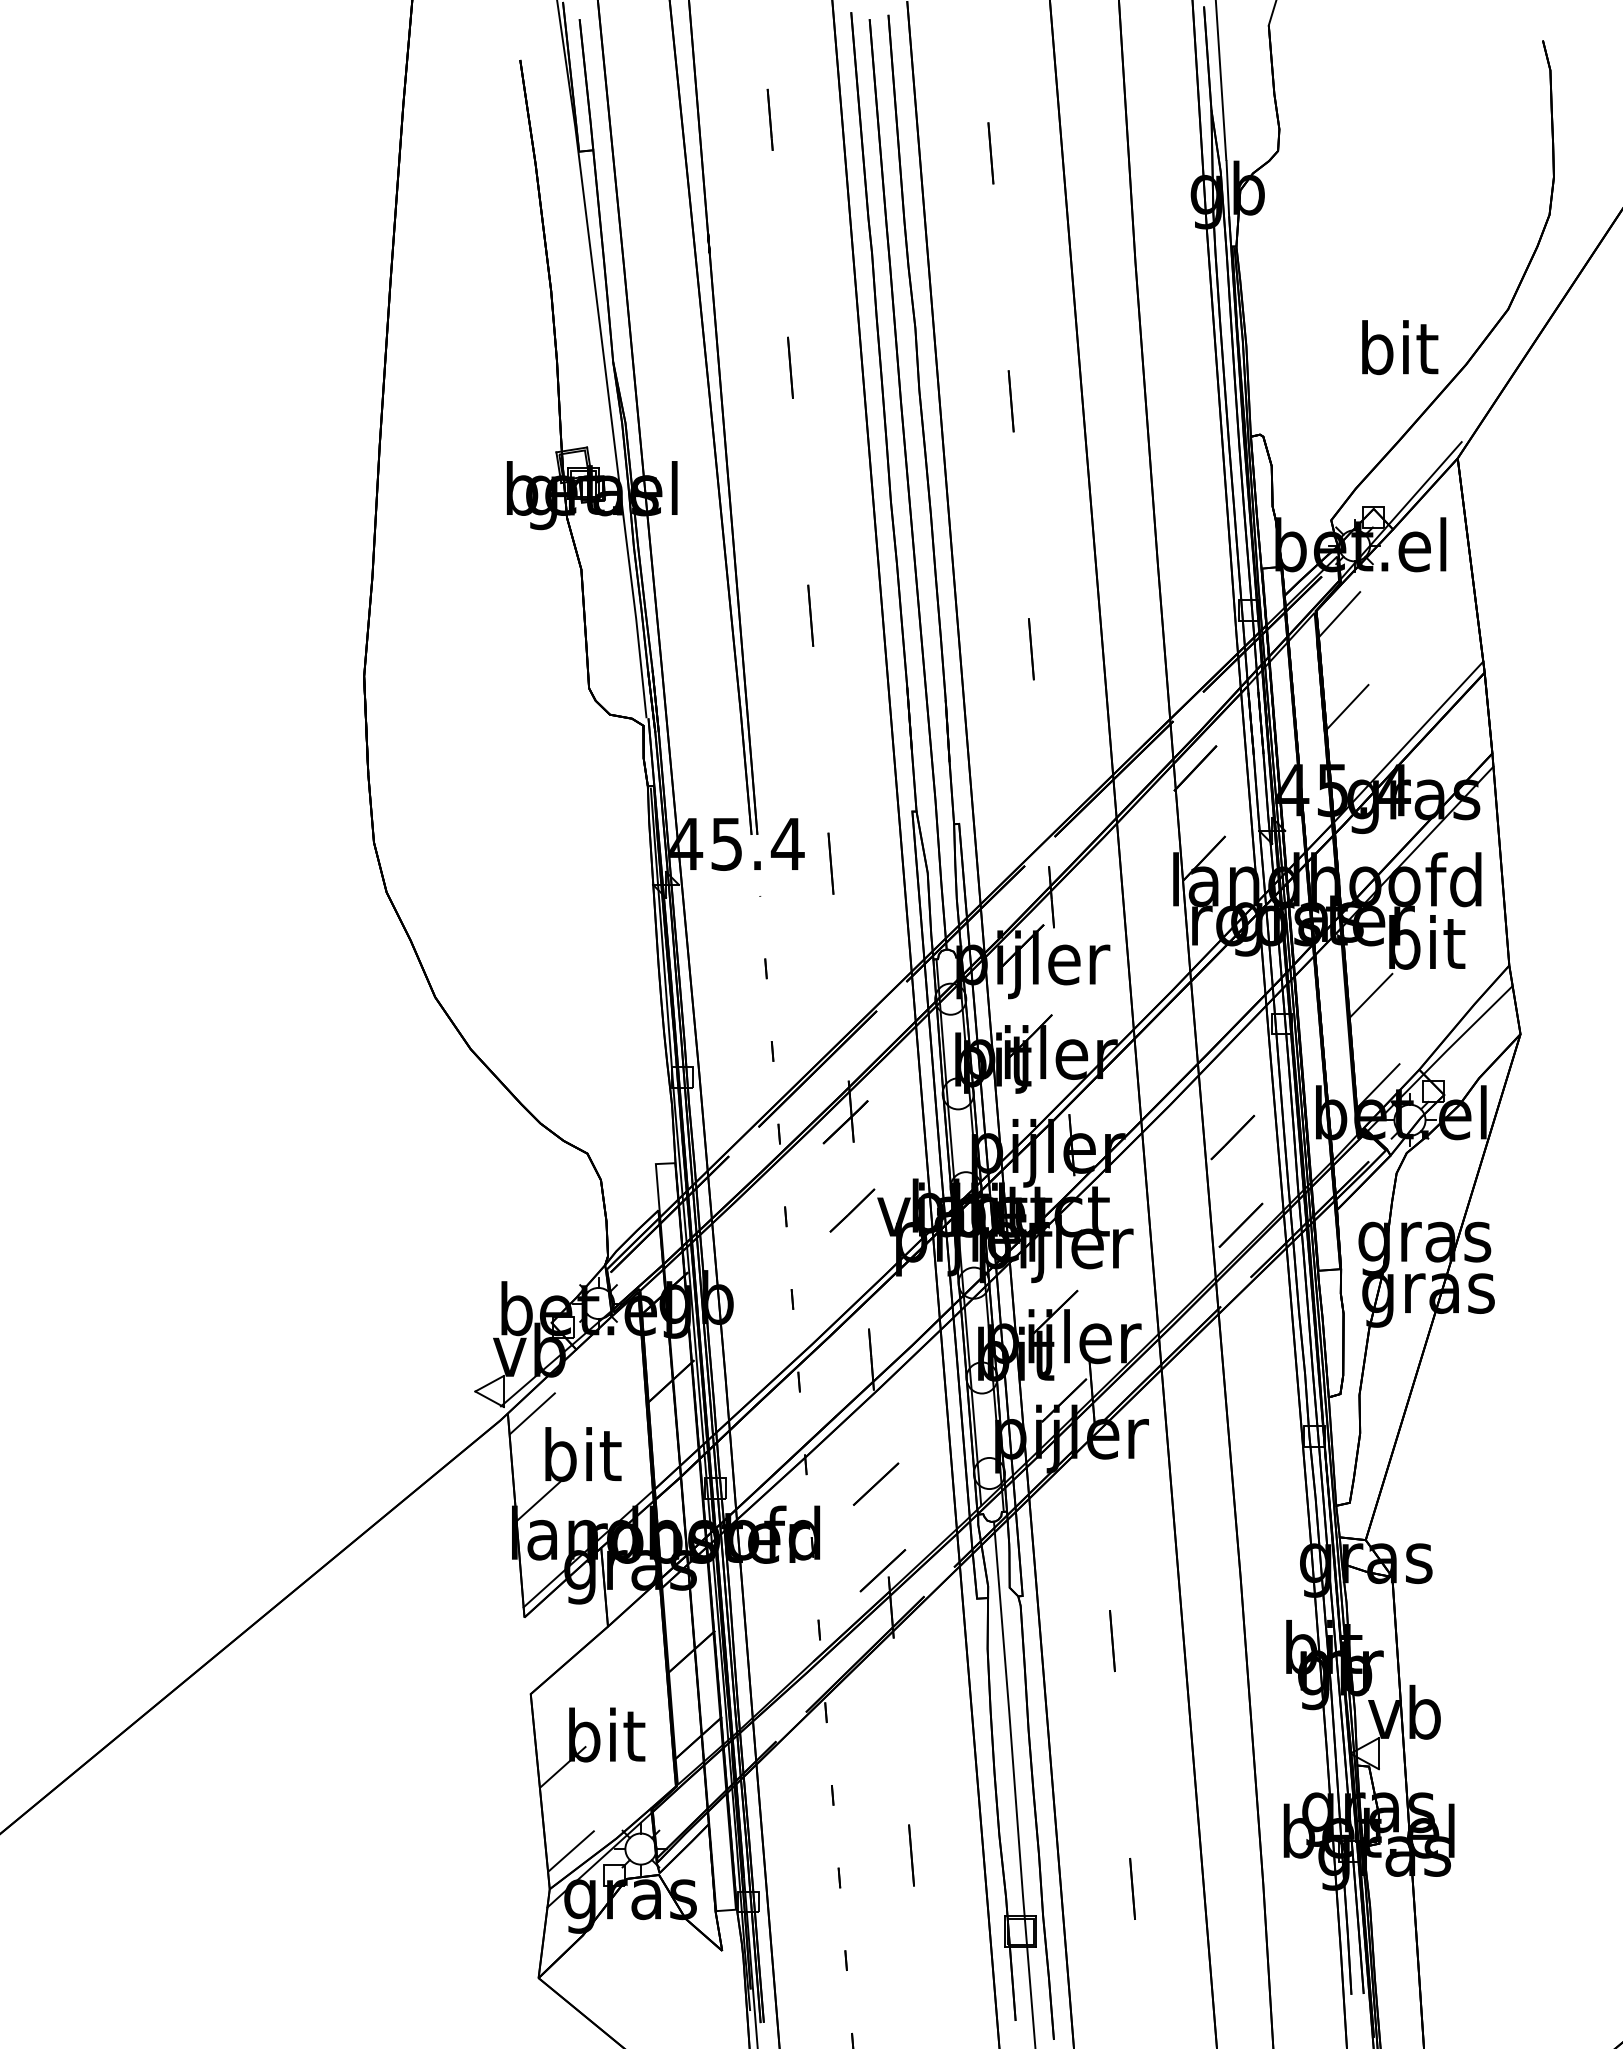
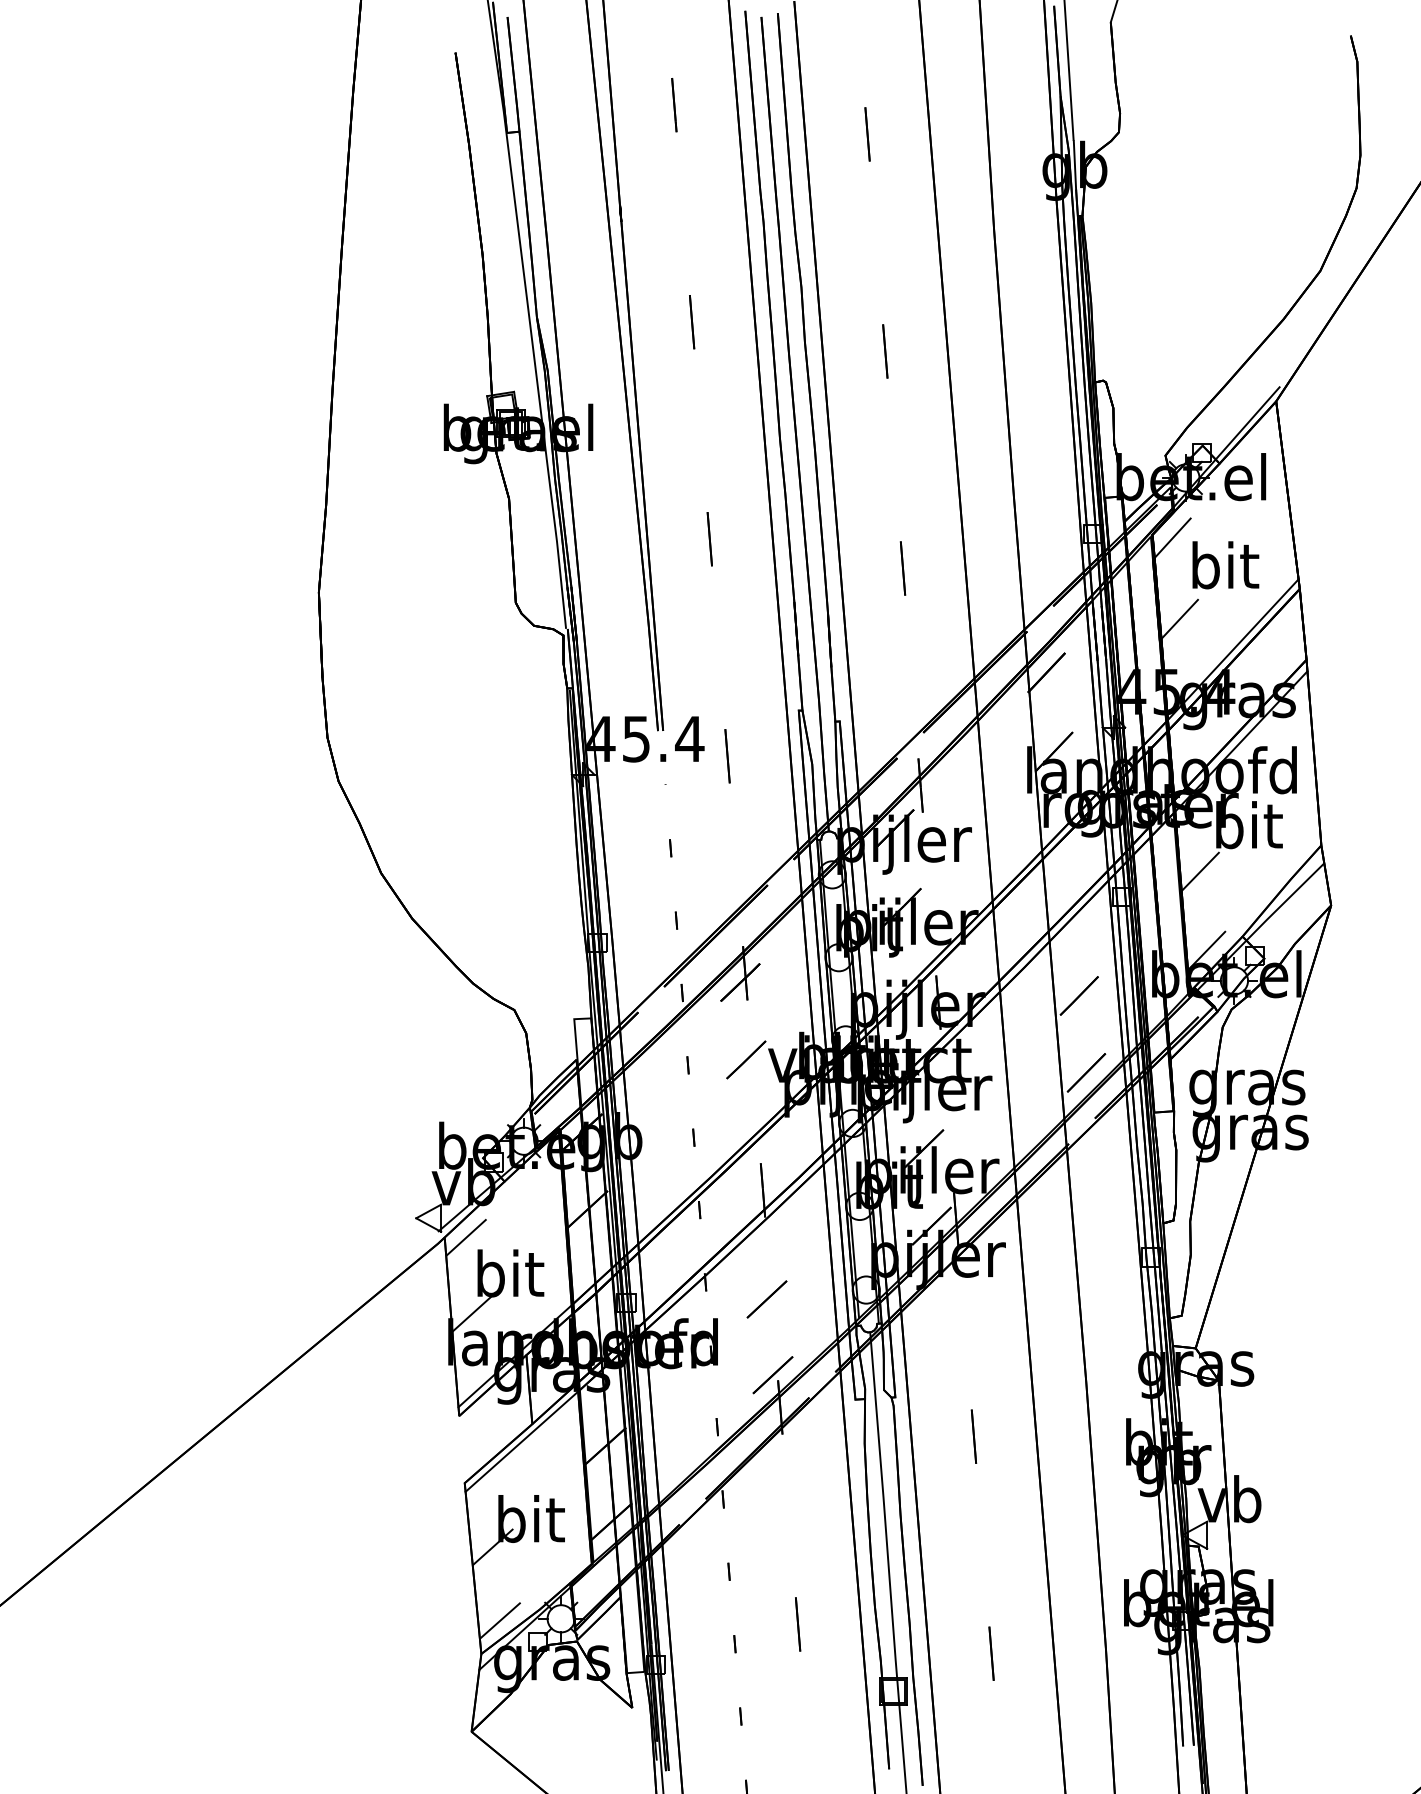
text: (1400, 347) -> (1226, 565), moved
line: (595, 1646) -> (521, 1441), added

